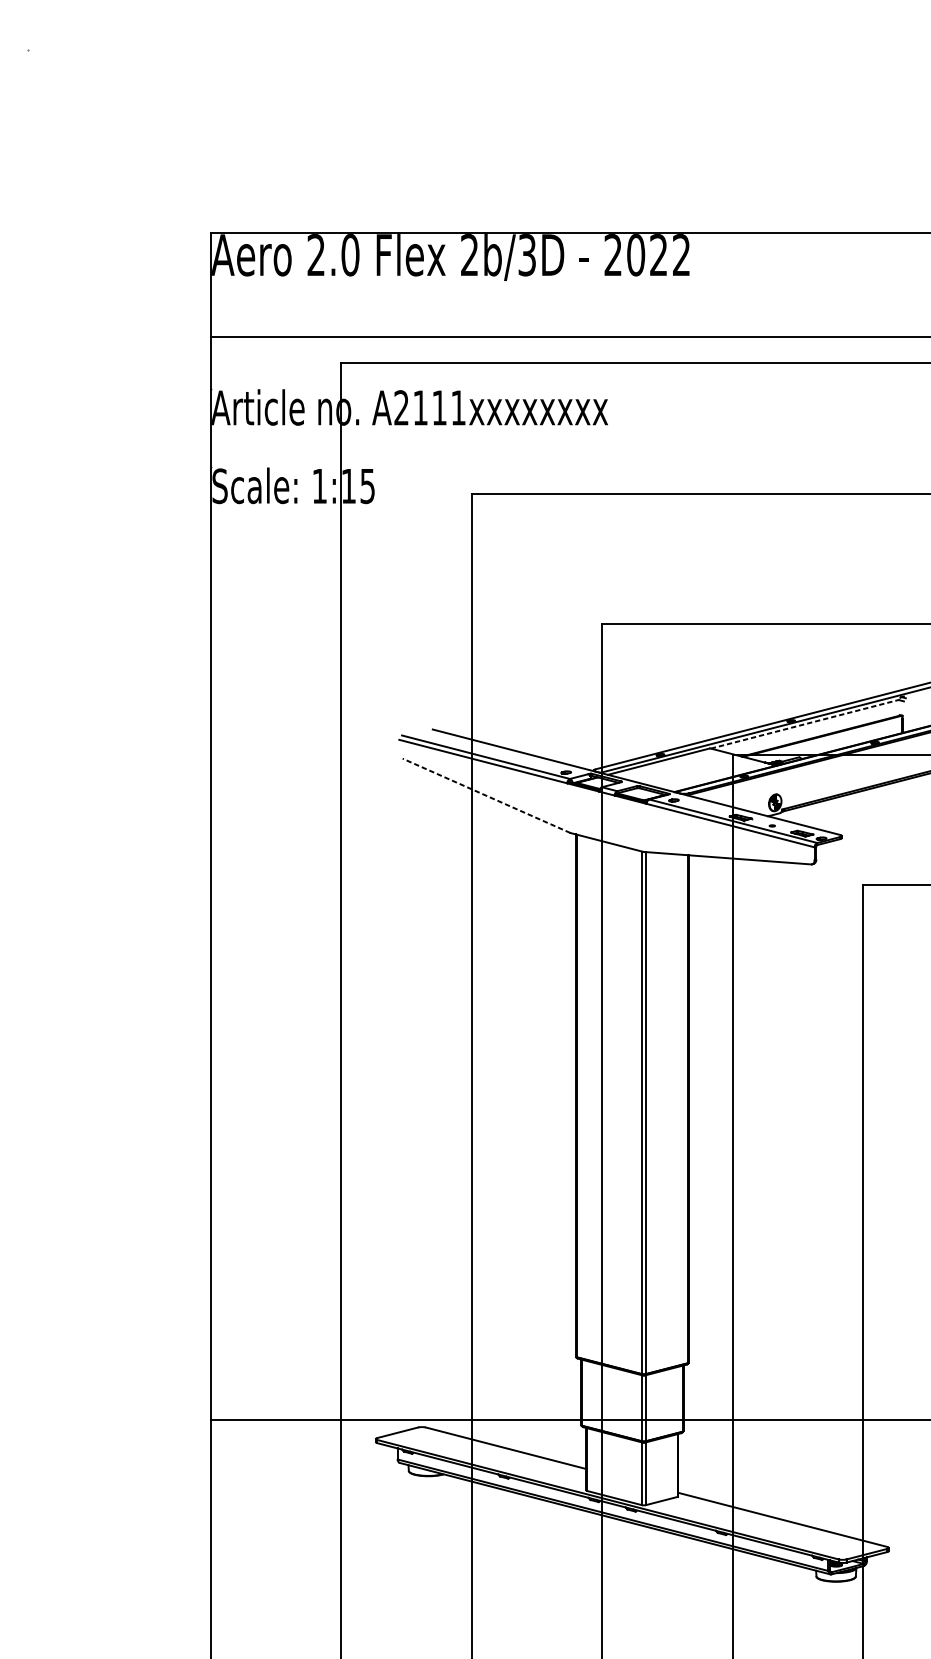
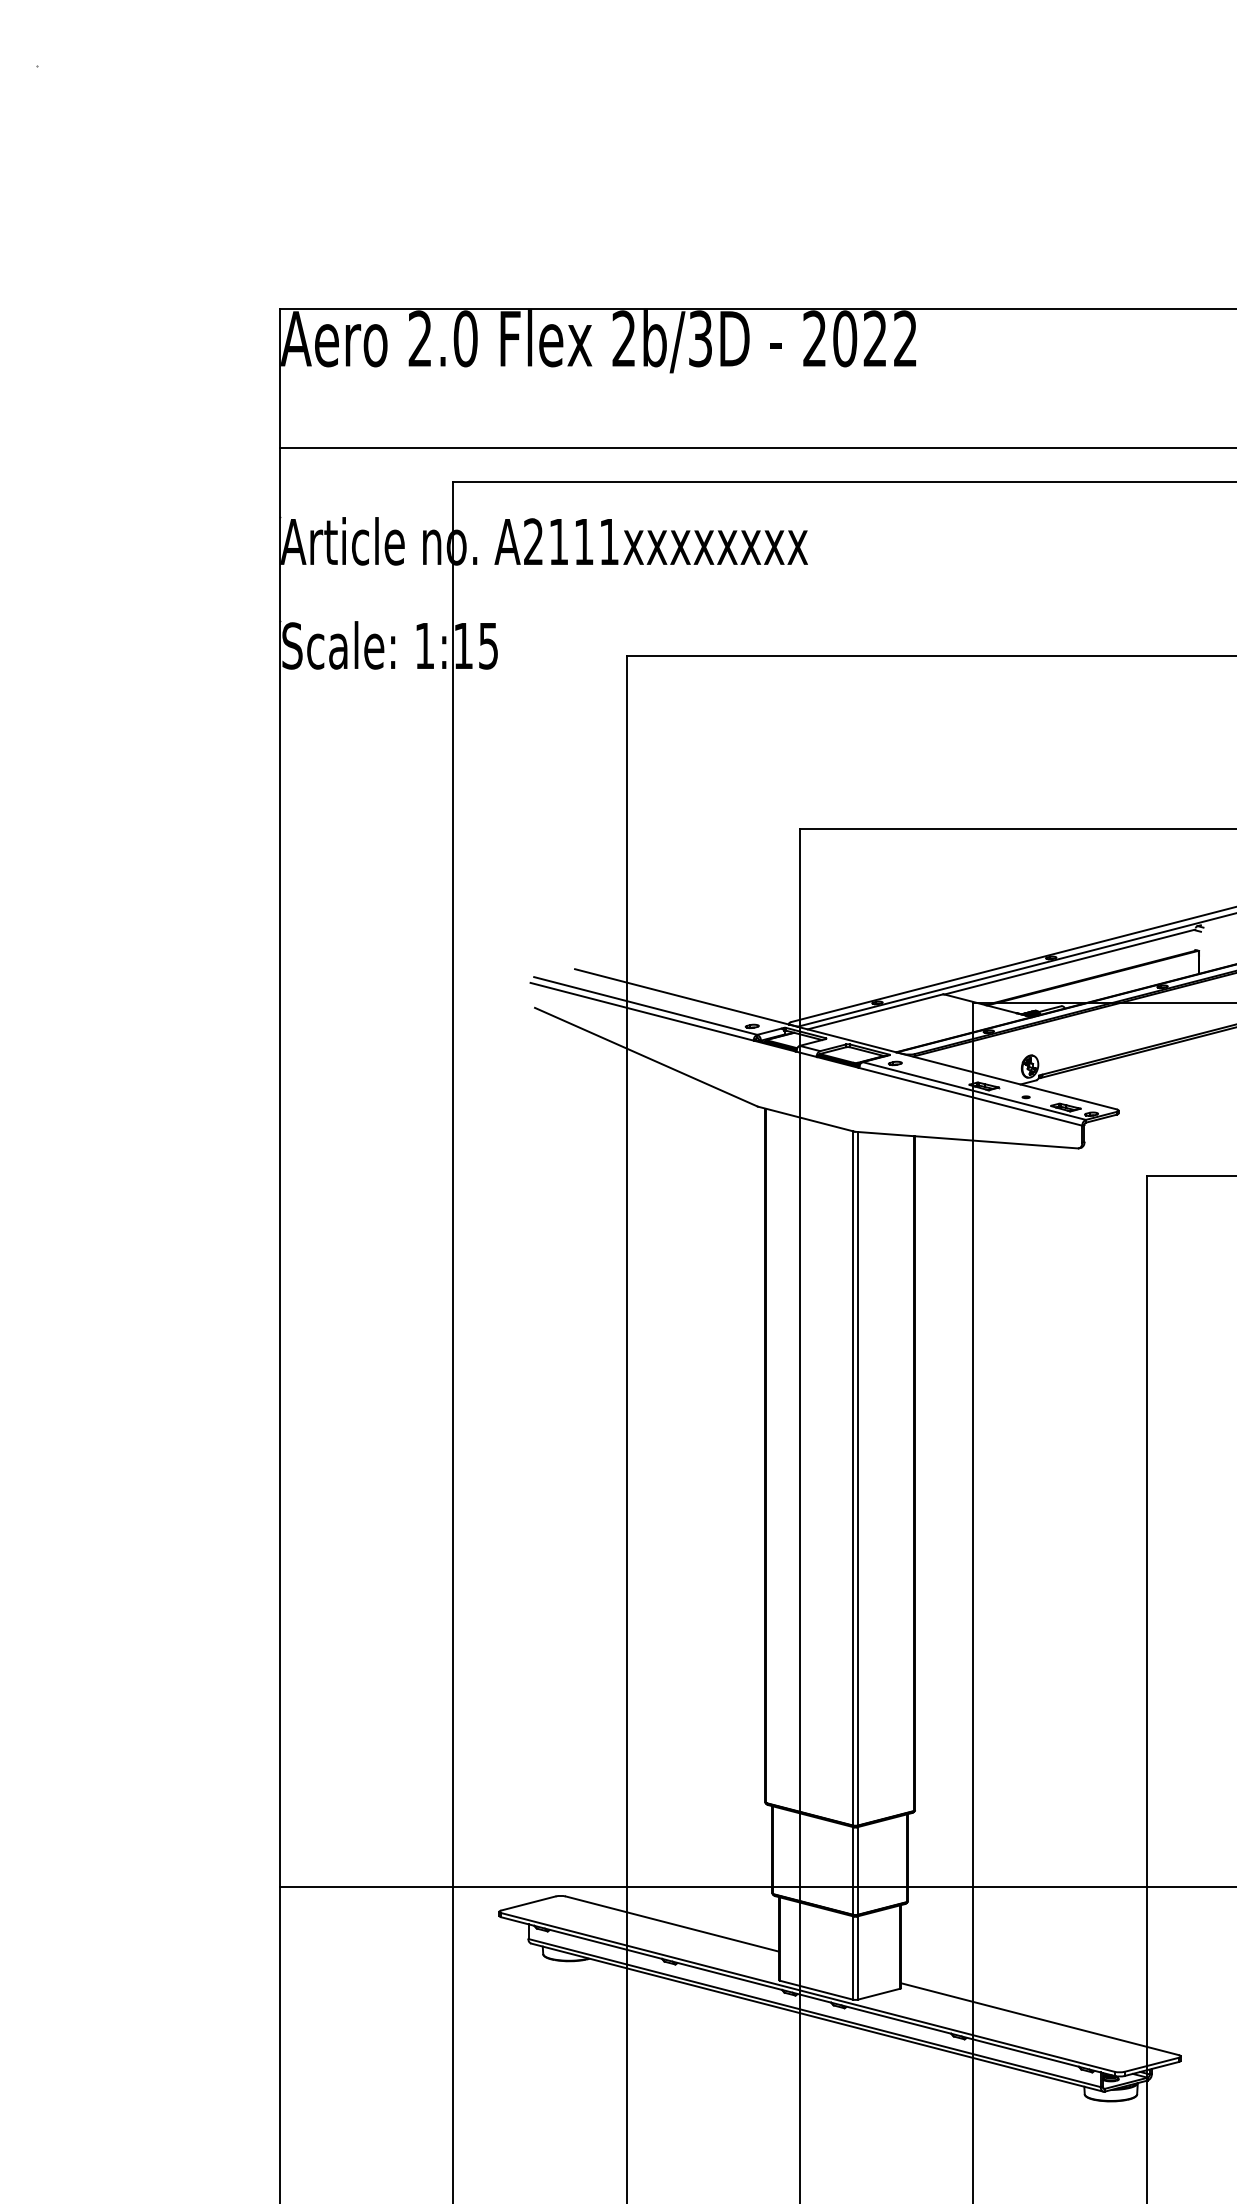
line: (804, 724) -> (1069, 962), dashed -> solid
line: (486, 796) -> (646, 1057), dashed -> solid

